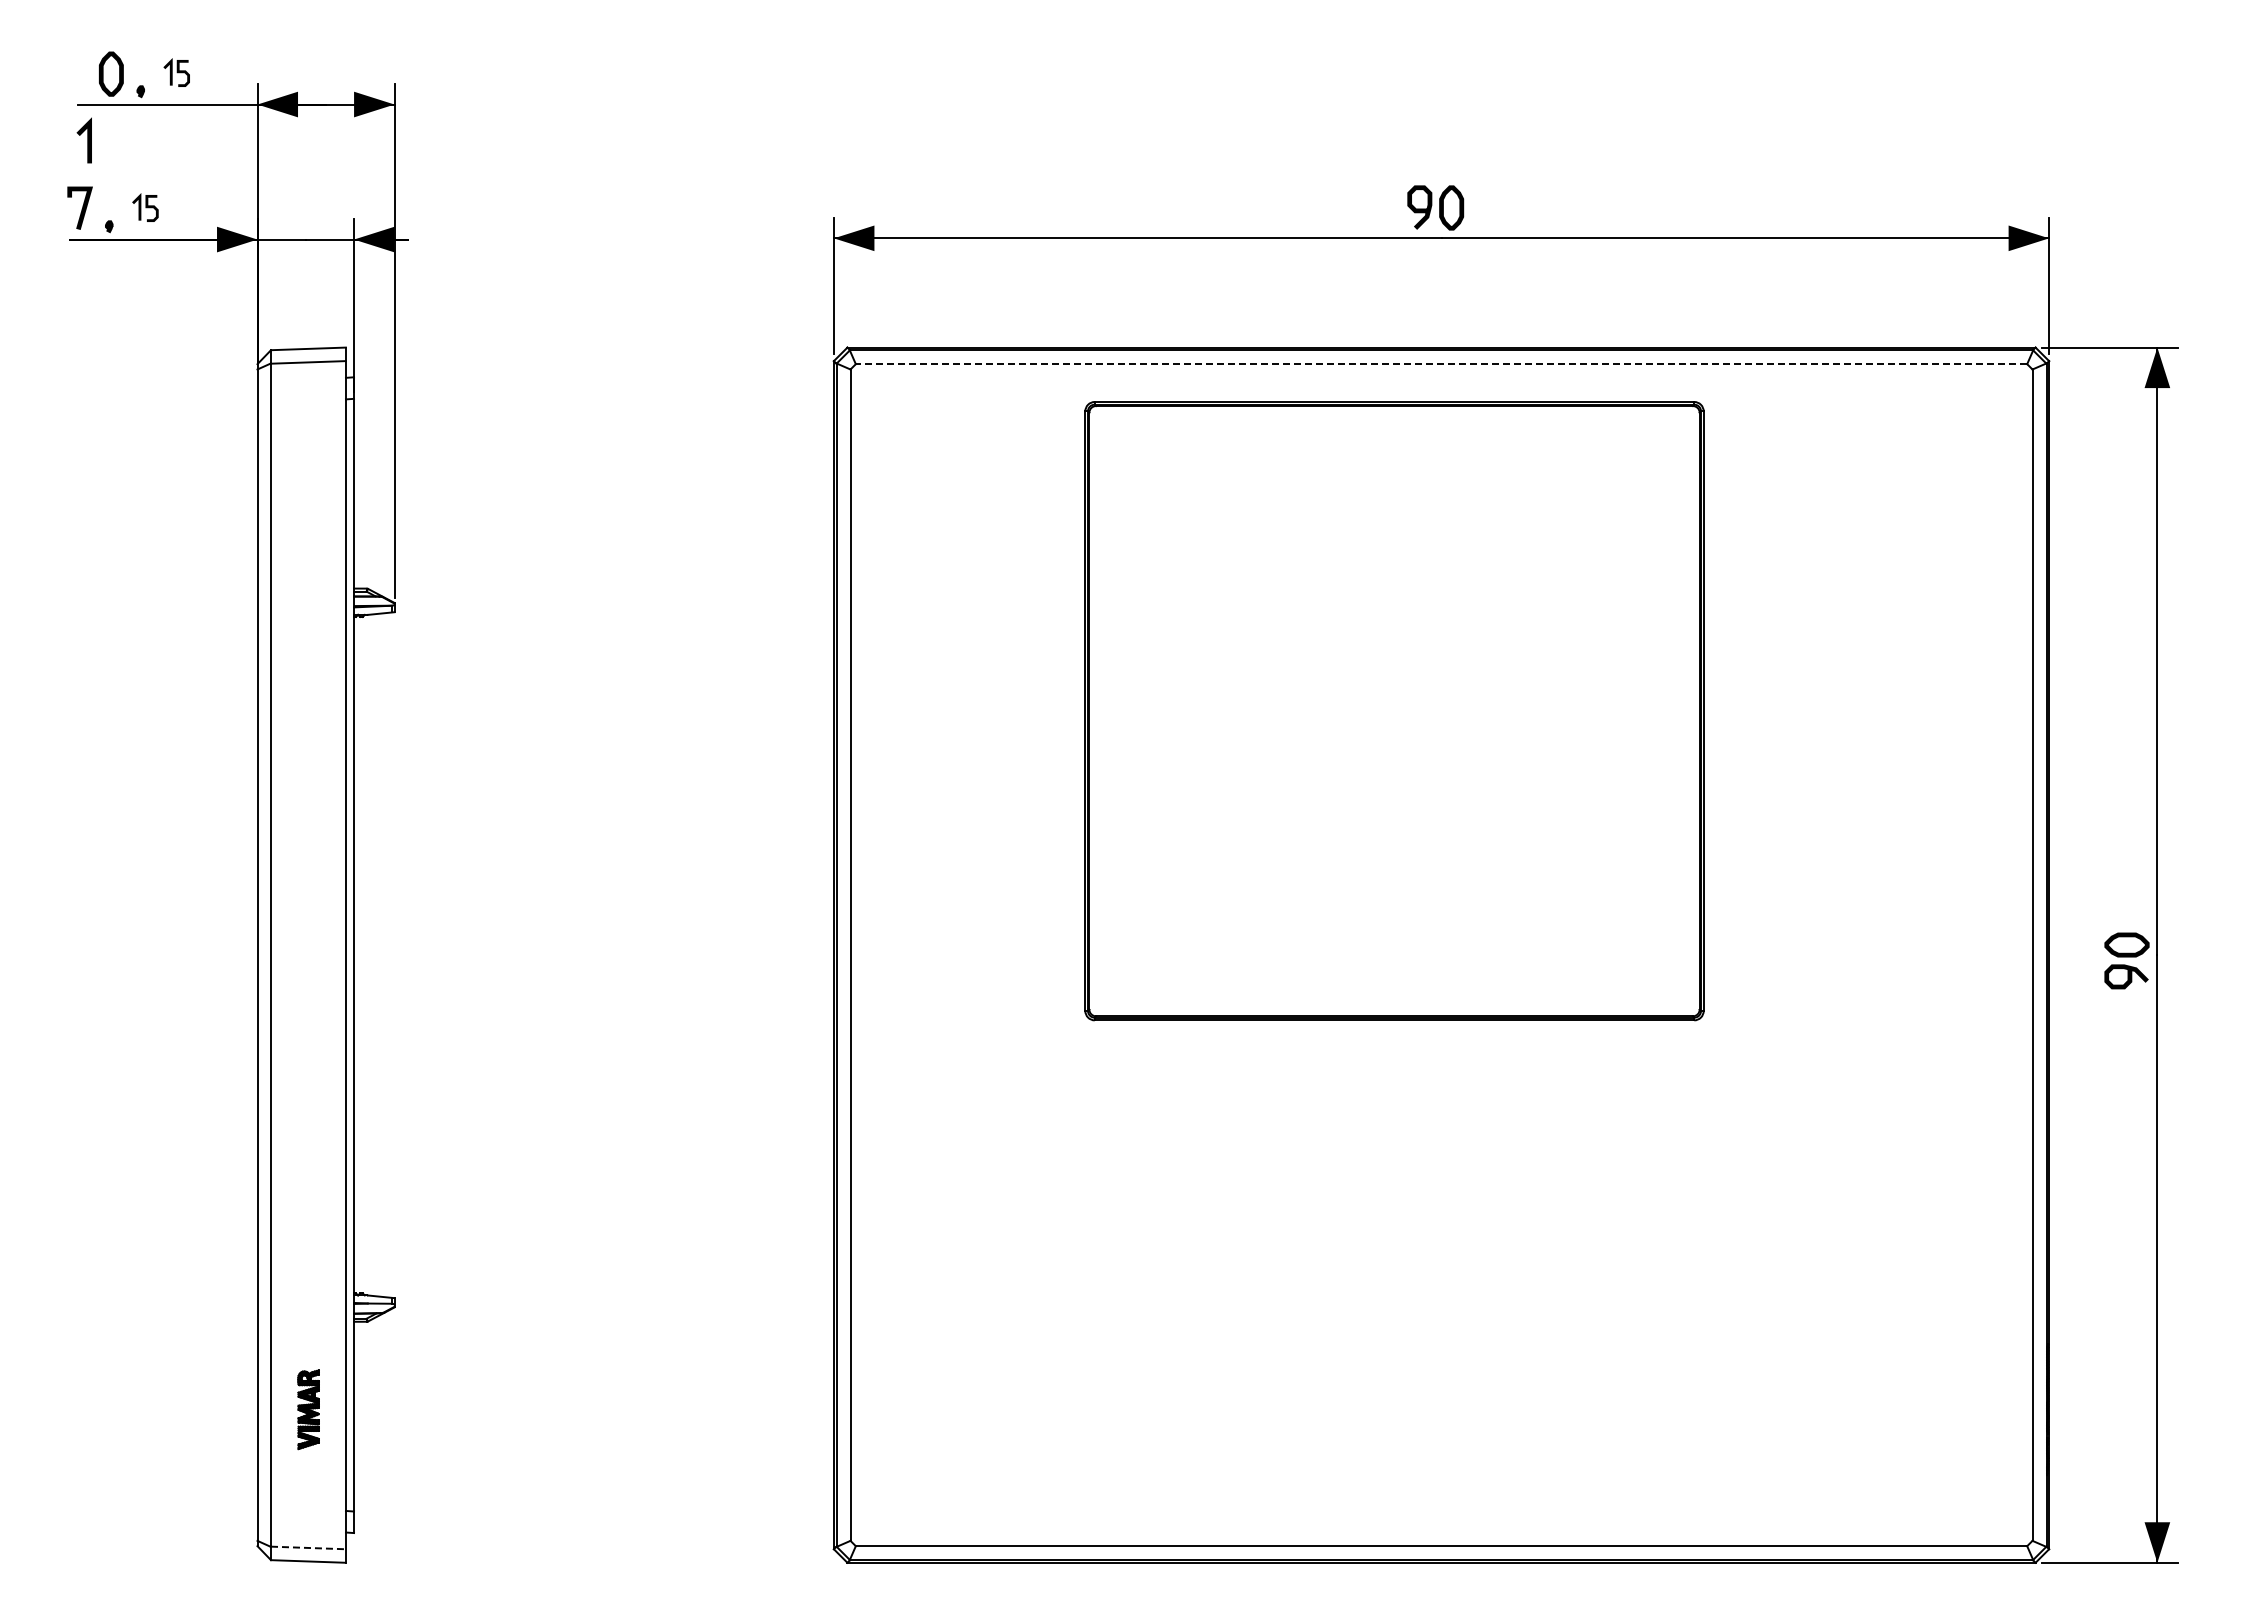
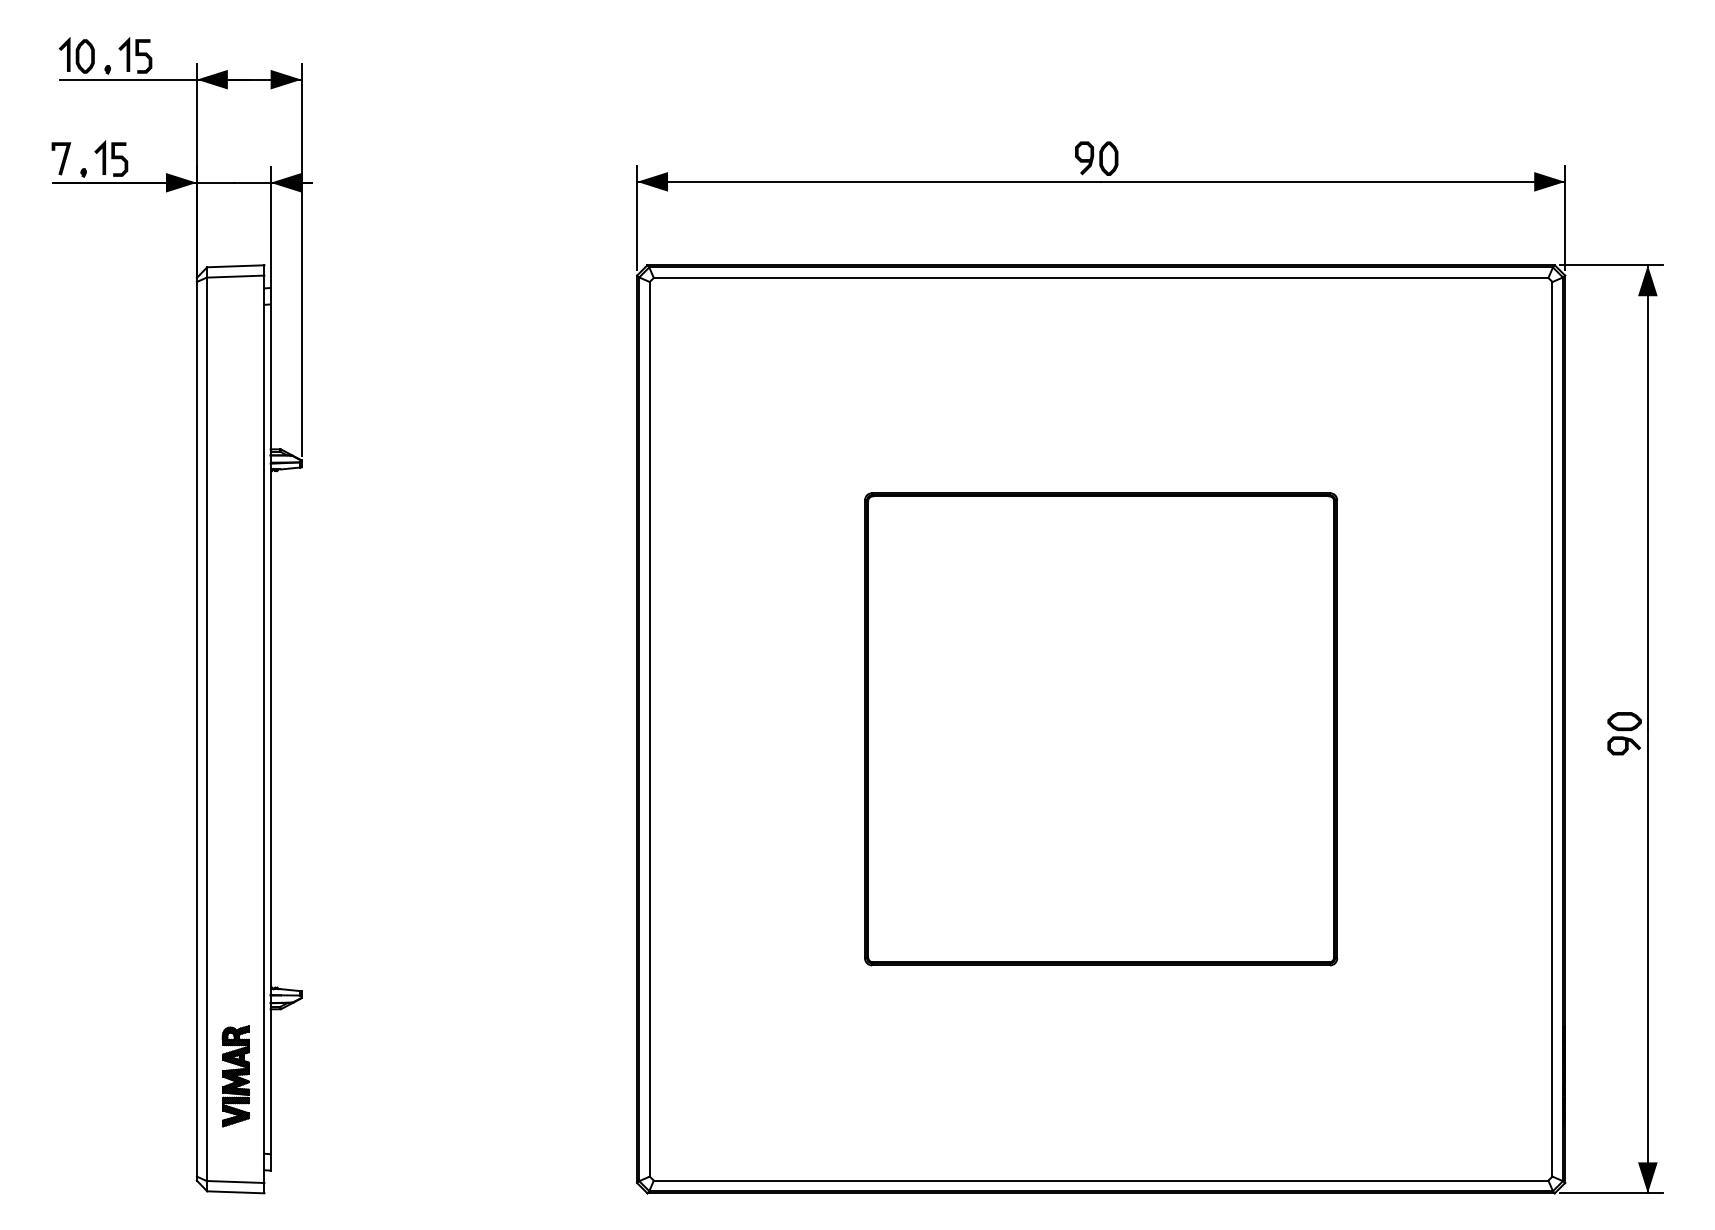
part: (176, 72) -> (135, 55), size x1.67
line: (87, 140) -> (67, 54), moved
part: (145, 207) -> (111, 158), size x1.67
line: (1441, 364) -> (1101, 278), dashed -> solid
part: (1394, 711) -> (1101, 729), moved
part: (308, 1409) -> (235, 1076), size x1.67
line: (308, 1547) -> (235, 1181), dashed -> solid

